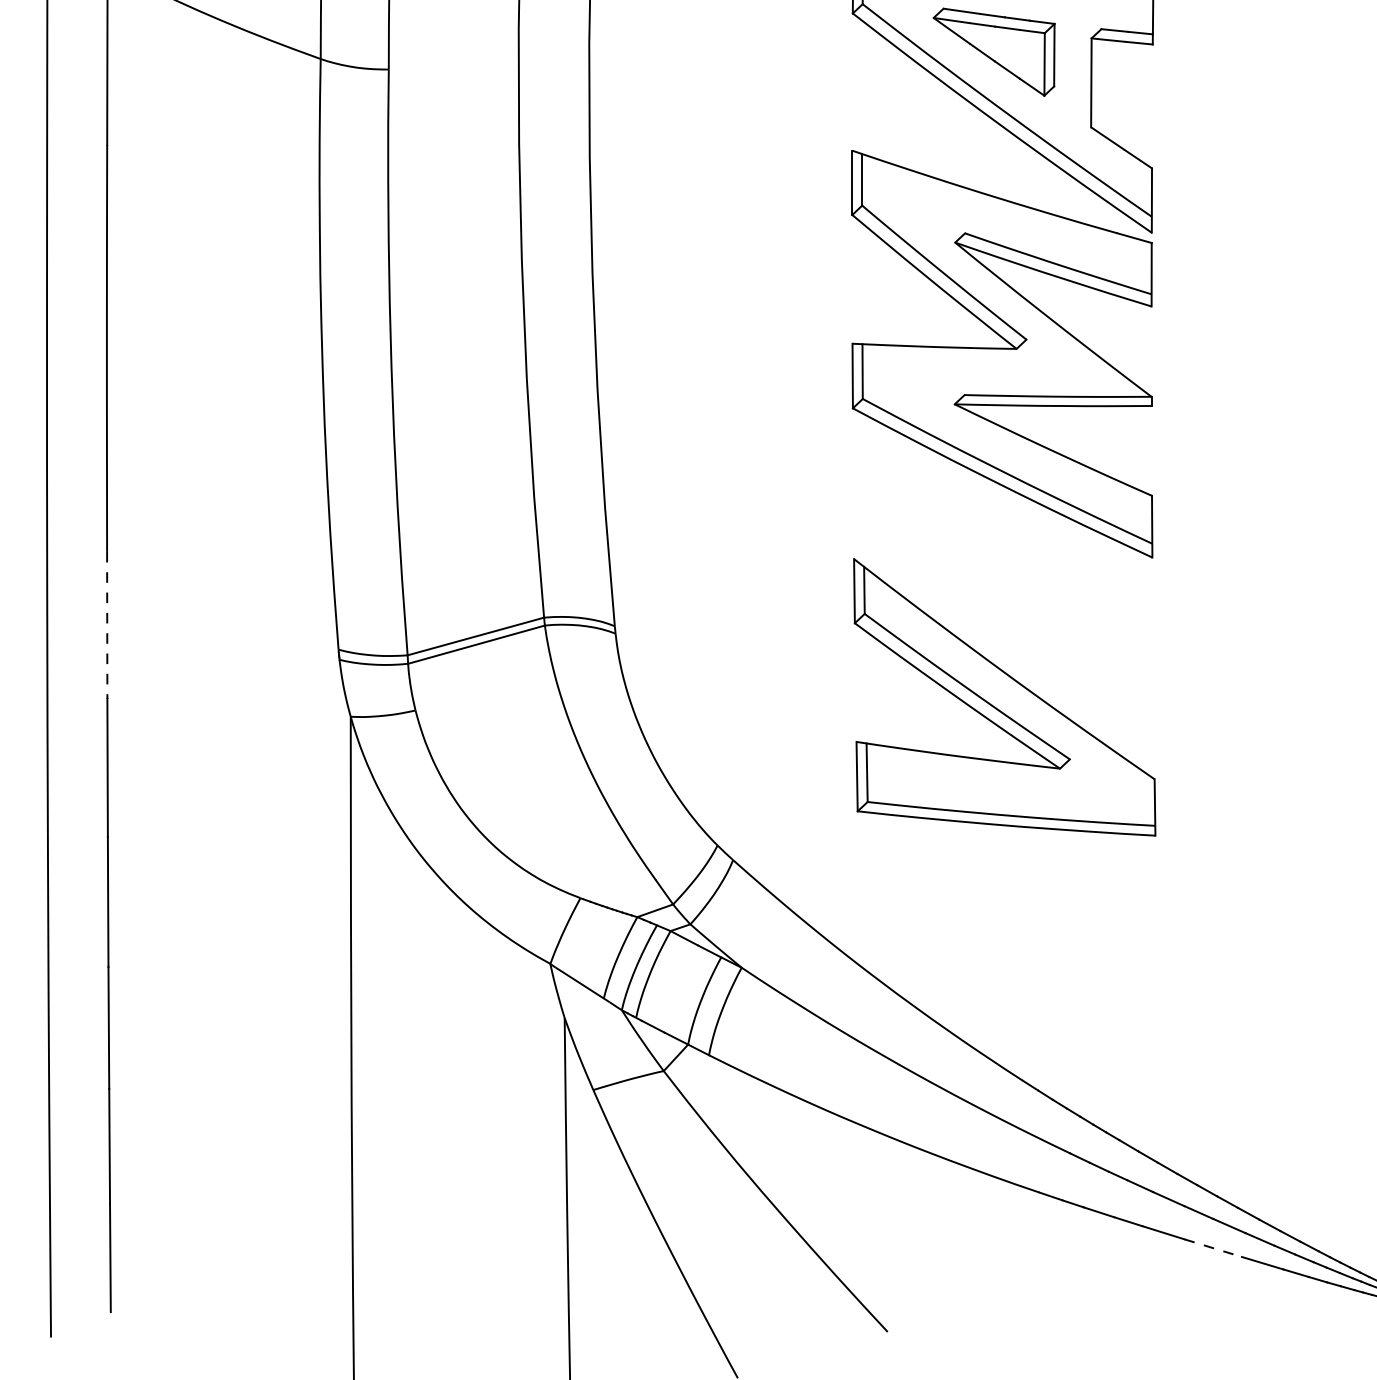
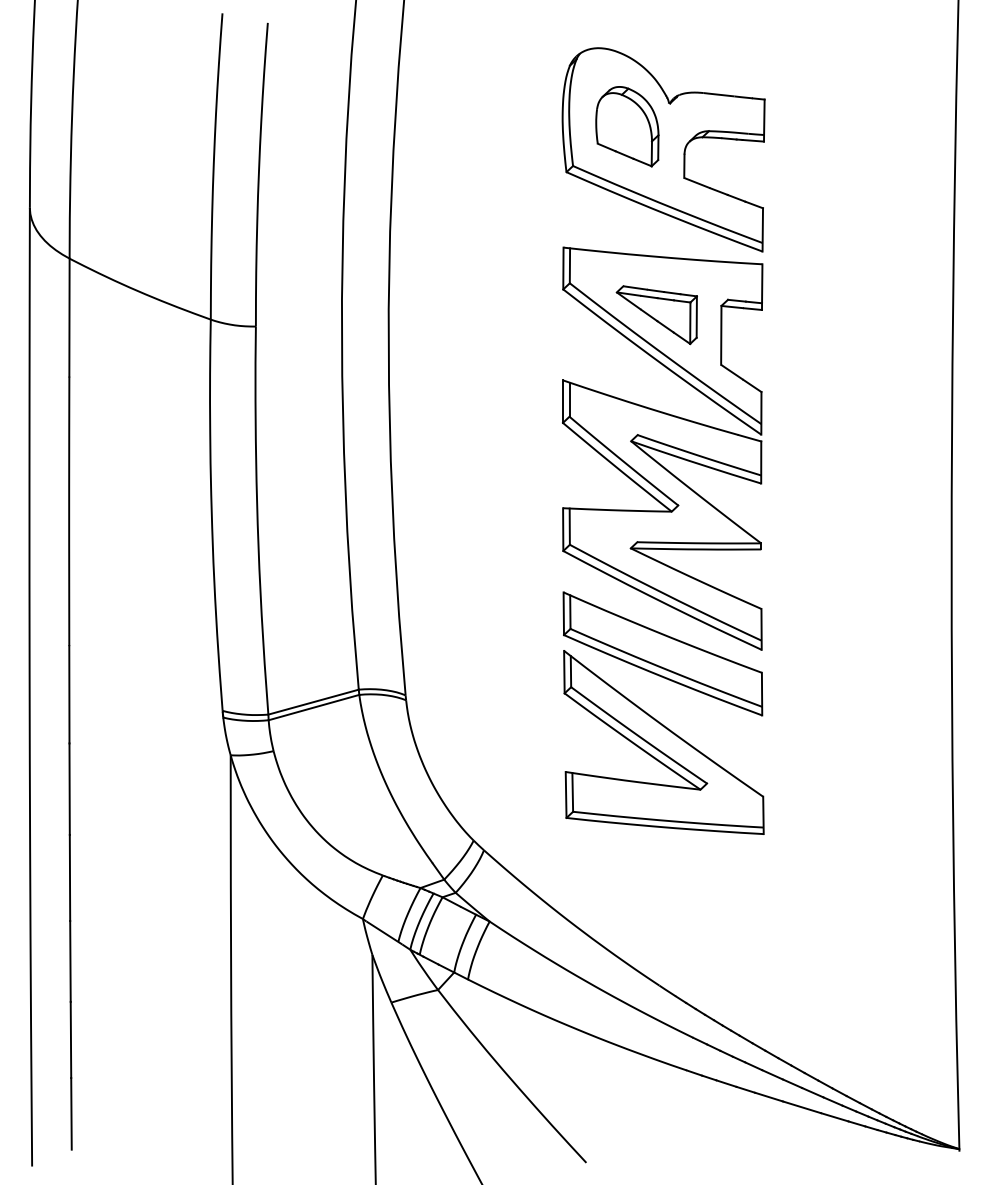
part: (1002, 563) -> (662, 653), added
line: (107, 624) -> (69, 694), dashed -> solid
line: (1213, 1248) -> (802, 1107), dashed -> solid

